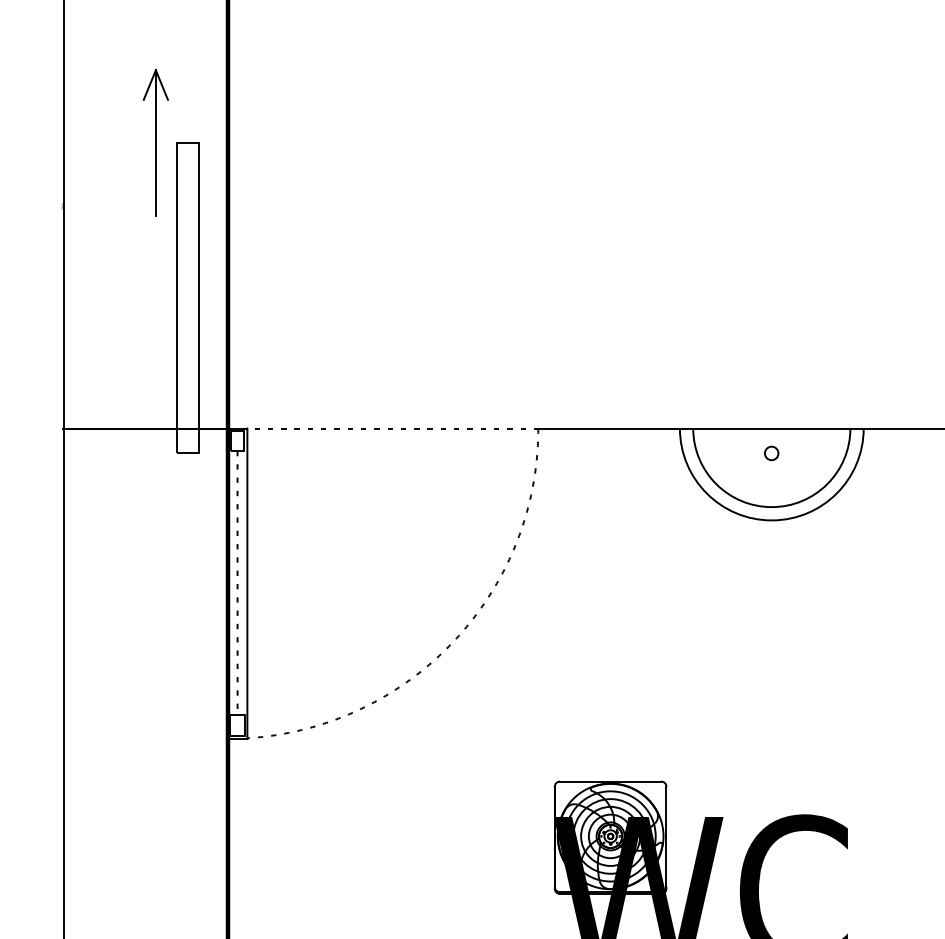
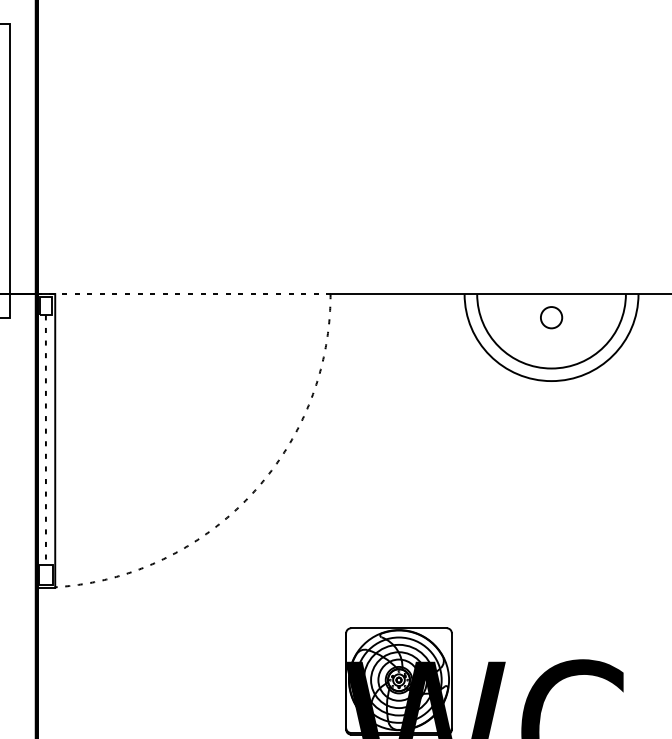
circle: (771, 453) -> (551, 317), size x1.67

